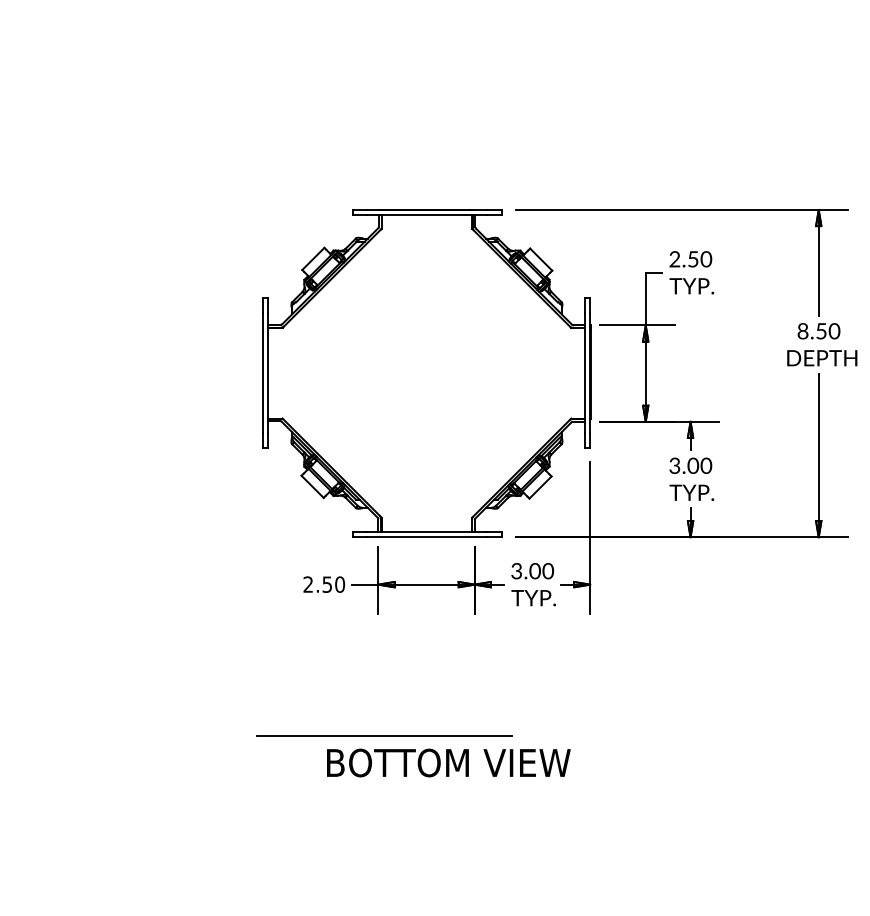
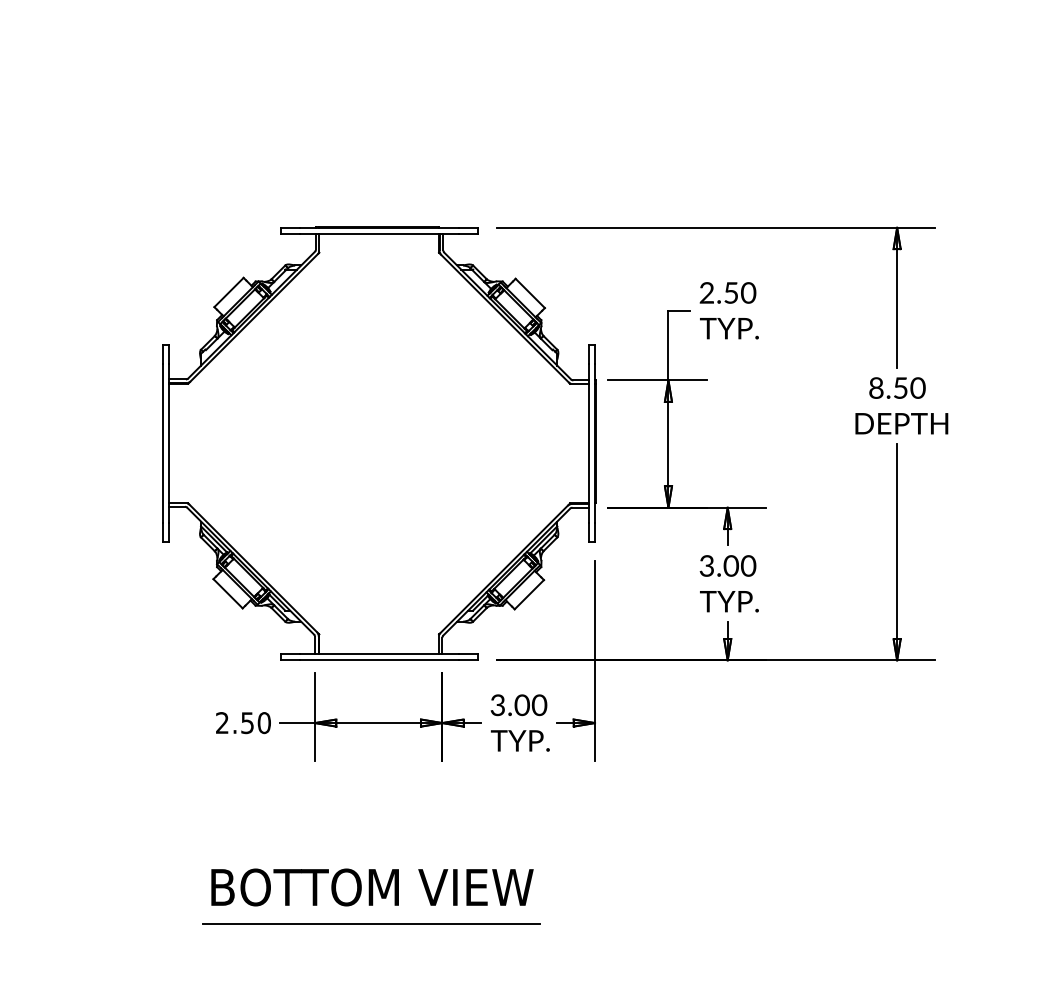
line: (384, 735) -> (372, 922), moved
text: (448, 762) -> (372, 886), moved

